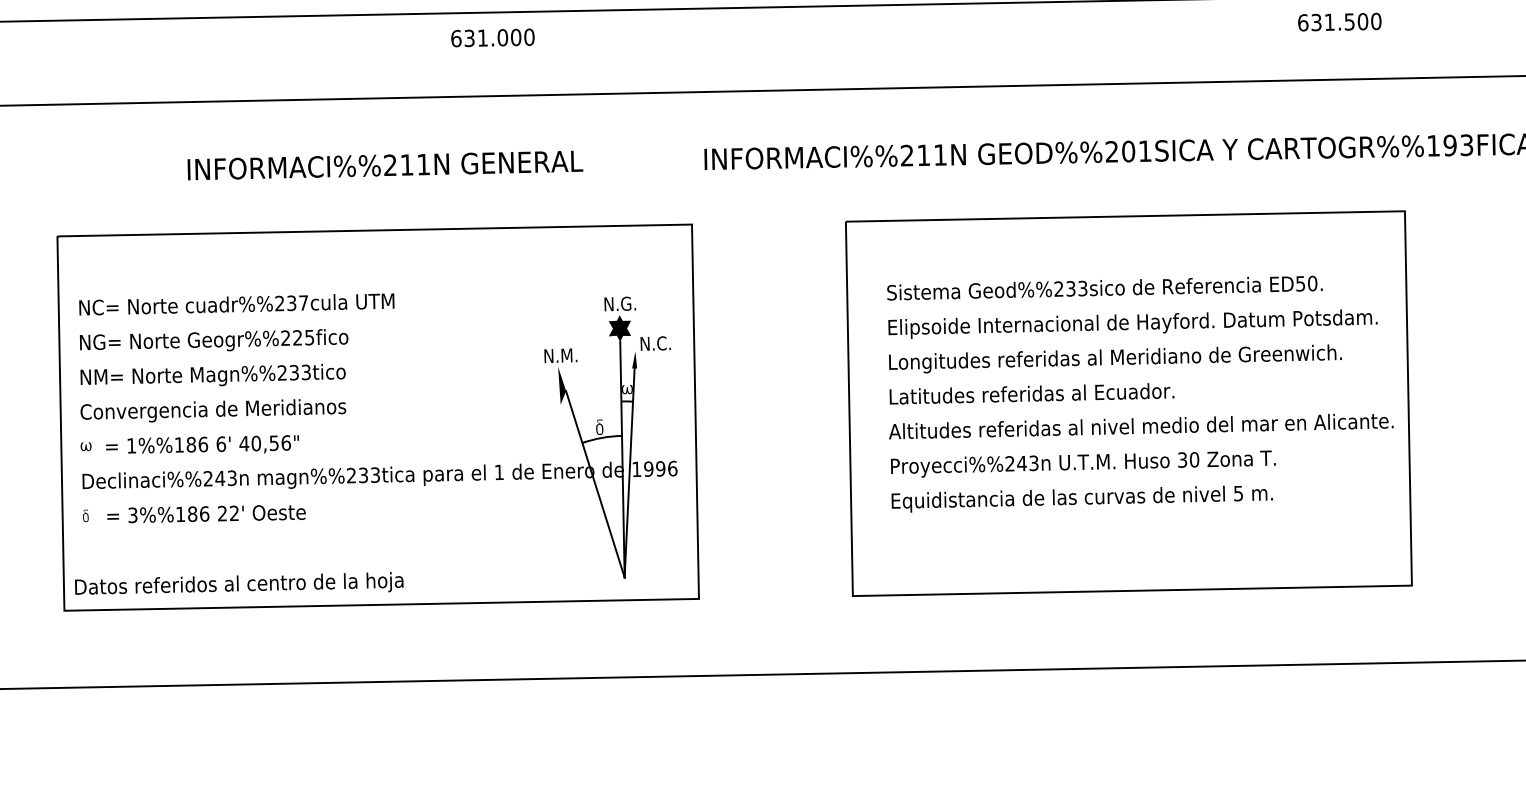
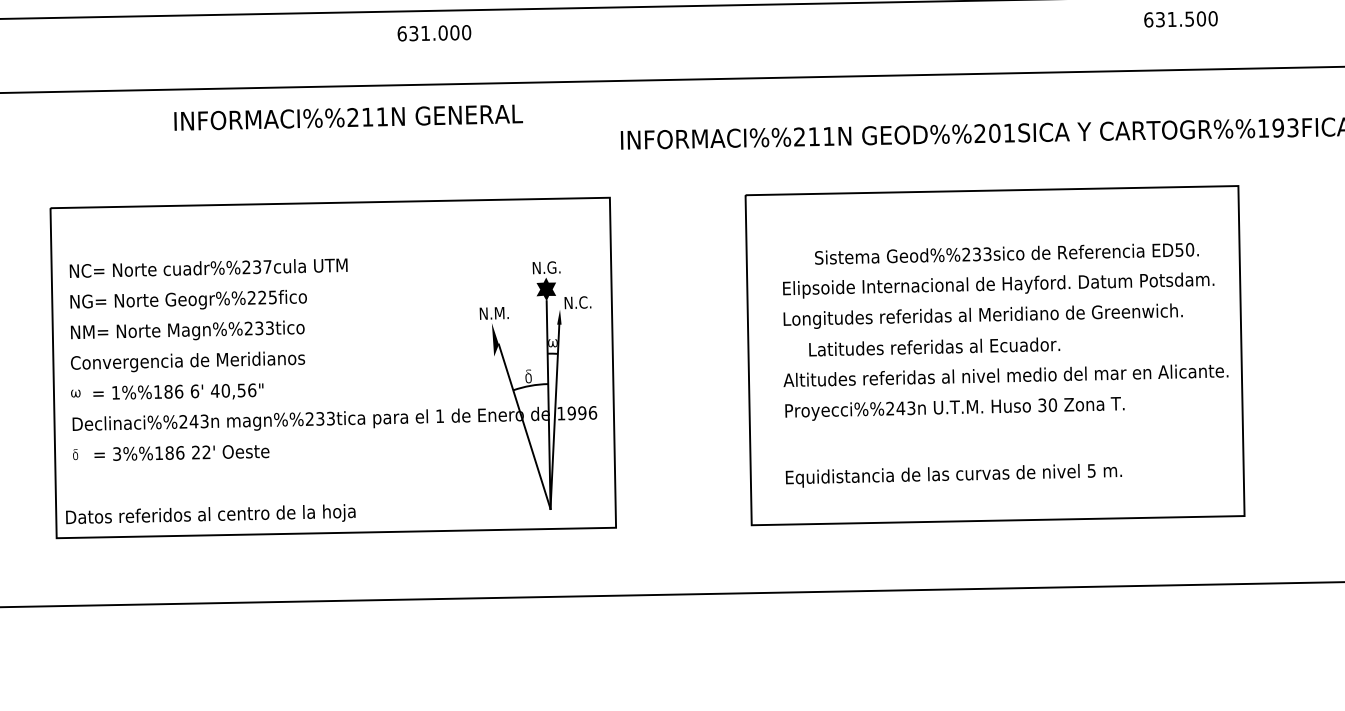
text: (385, 165) -> (348, 117), moved
text: (1104, 287) -> (1006, 253), moved
text: (1031, 393) -> (934, 346), moved
text: (1081, 498) -> (953, 475), moved

